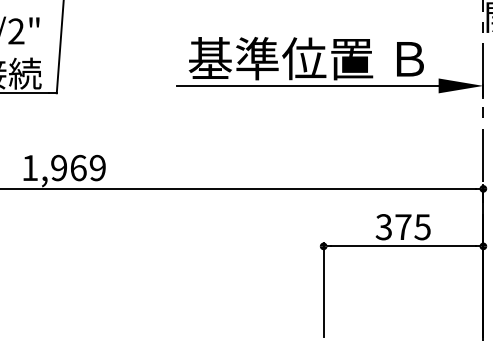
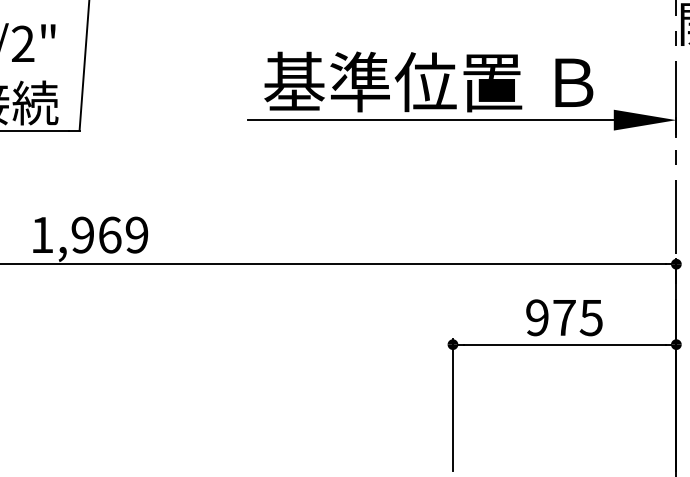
text: (383, 226) -> (536, 317), 375 -> 975

